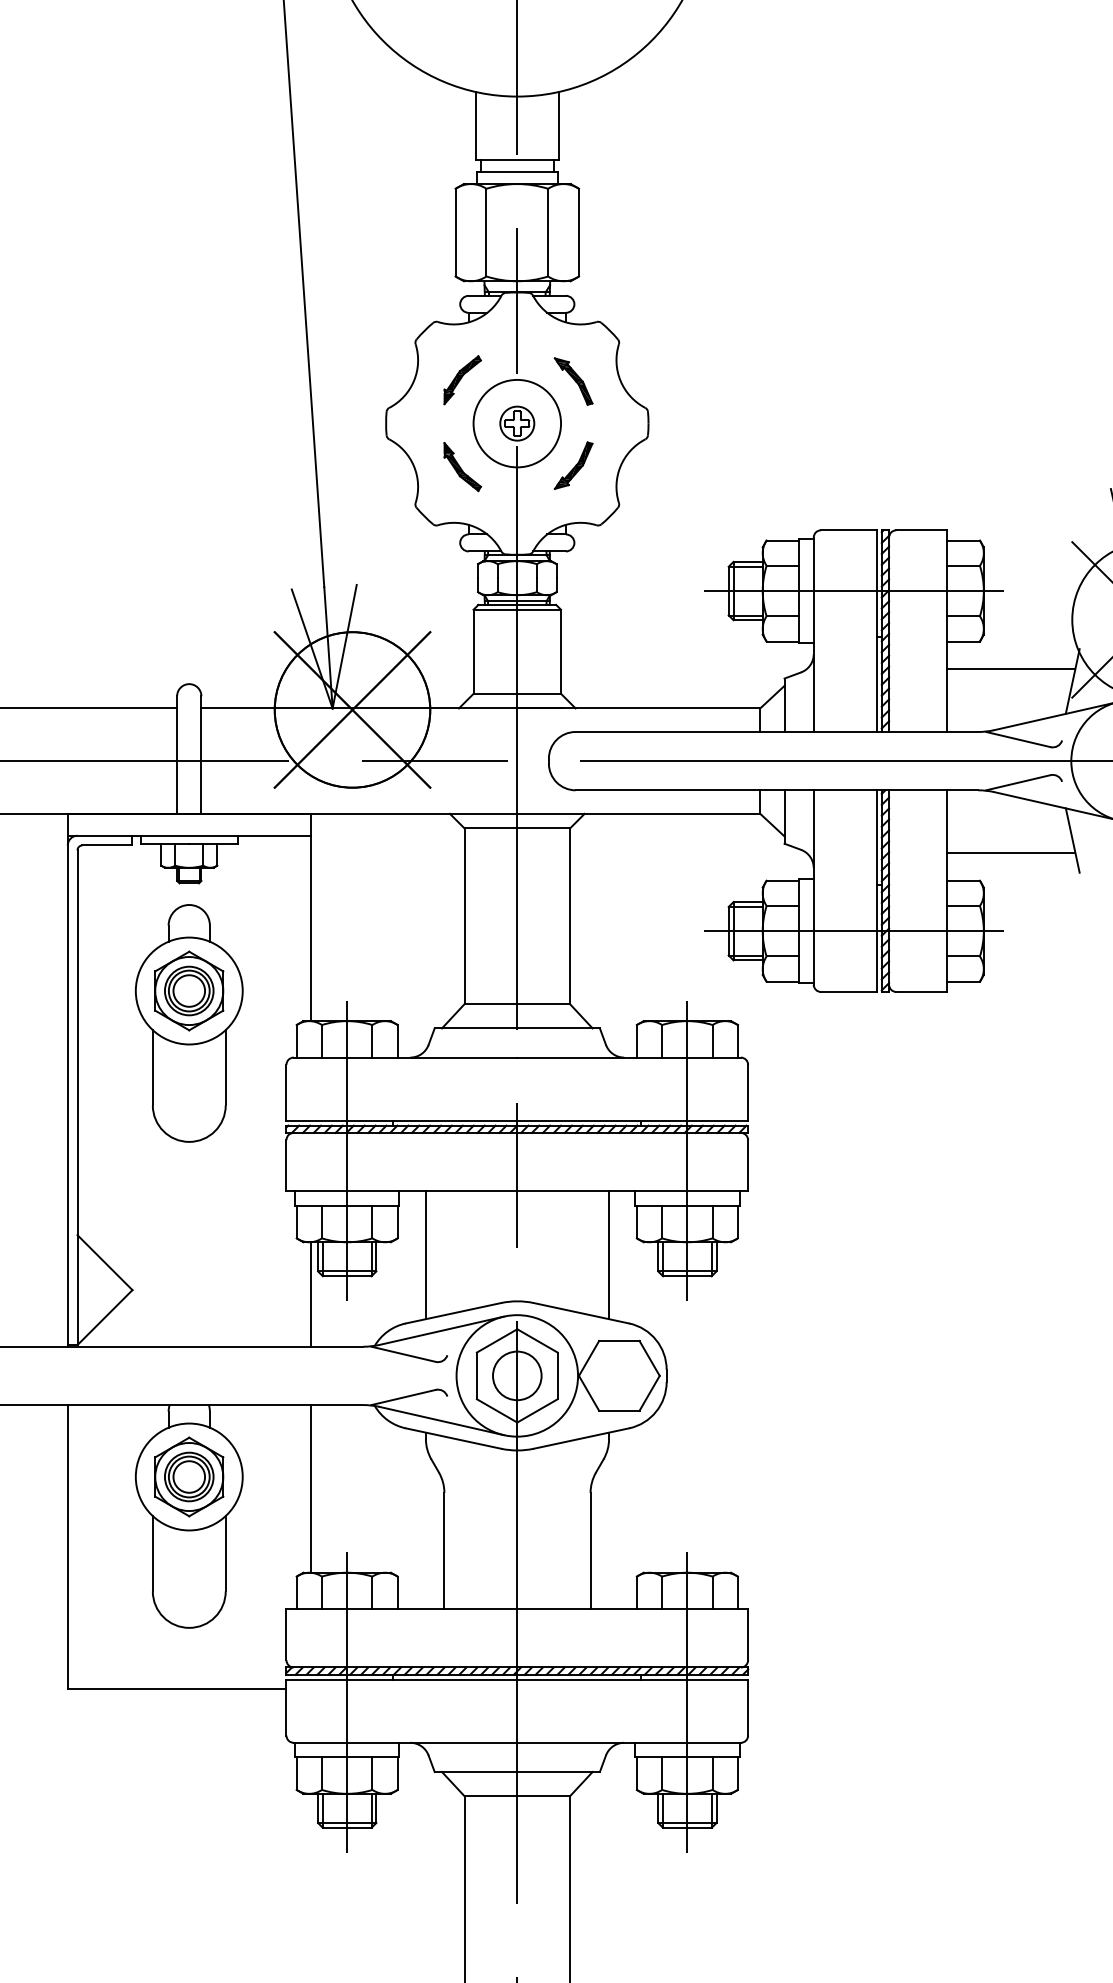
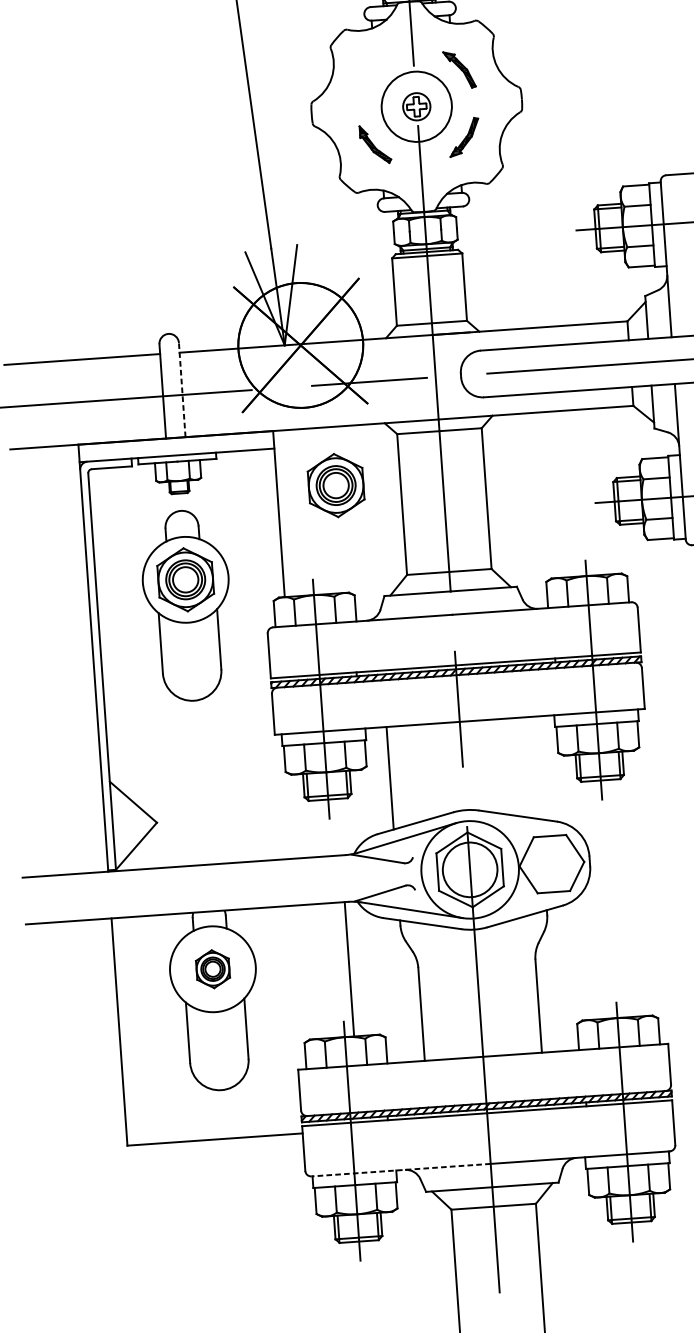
part: (462, 380) -> (370, 75), removed
line: (201, 755) -> (182, 390), solid -> dashed
part: (384, 886) -> (336, 485), added
line: (609, 1255) -> (537, 768), removed
line: (310, 1294) -> (299, 816), removed
circle: (517, 1375) -> (470, 869), size x1.4
part: (189, 1476) -> (213, 968), size x0.6
line: (310, 1488) -> (349, 969), moved
line: (405, 1742) -> (401, 1169), solid -> dashed

